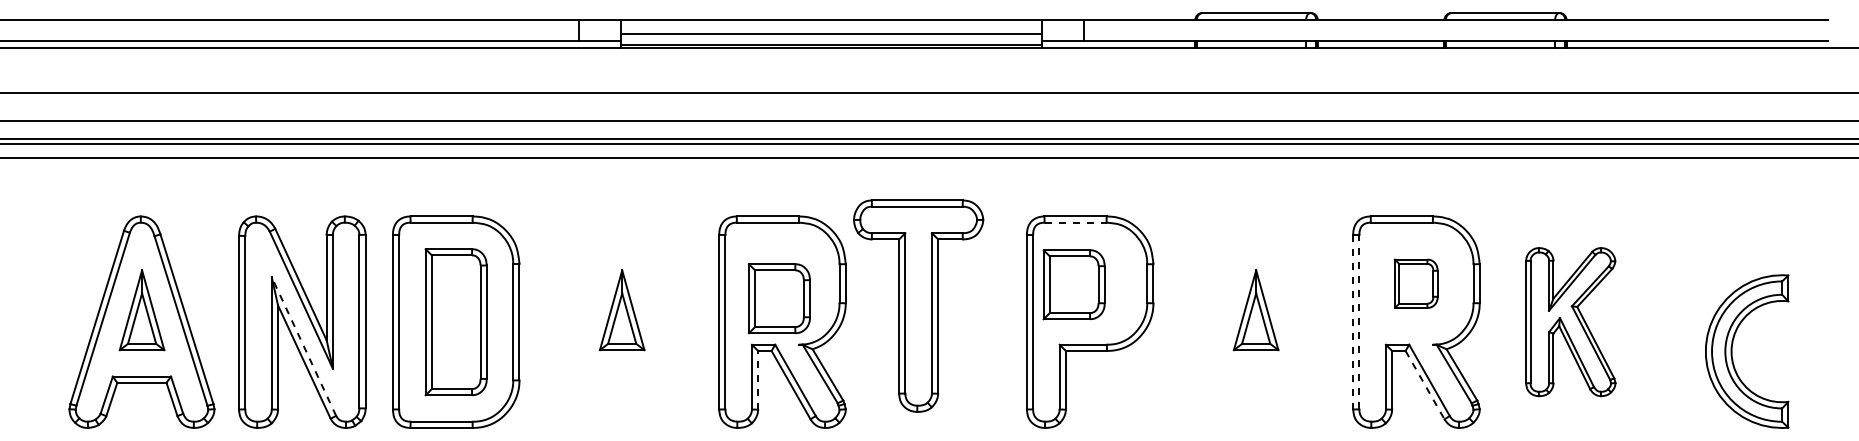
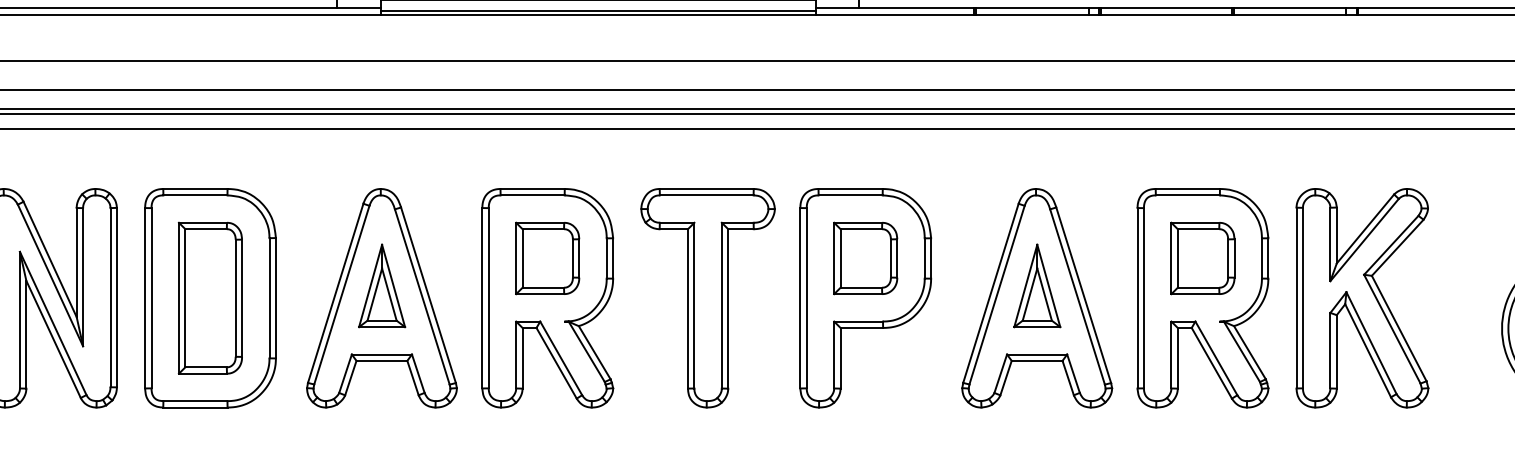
line: (1075, 222) -> (850, 195), dashed -> solid
part: (1415, 283) -> (1201, 258), size x1.43
part: (1073, 284) -> (865, 258), moved
part: (778, 298) -> (546, 258), moved
part: (918, 305) -> (707, 297), moved
part: (621, 321) -> (381, 297), added
part: (1255, 321) -> (1036, 297), added
line: (1359, 321) -> (1144, 297), dashed -> solid
part: (1570, 321) -> (1362, 297), size x1.43
line: (1353, 322) -> (1137, 298), dashed -> solid
line: (303, 346) -> (52, 323), dashed -> solid
line: (758, 379) -> (522, 357), dashed -> solid
line: (1425, 385) -> (1212, 363), dashed -> solid

